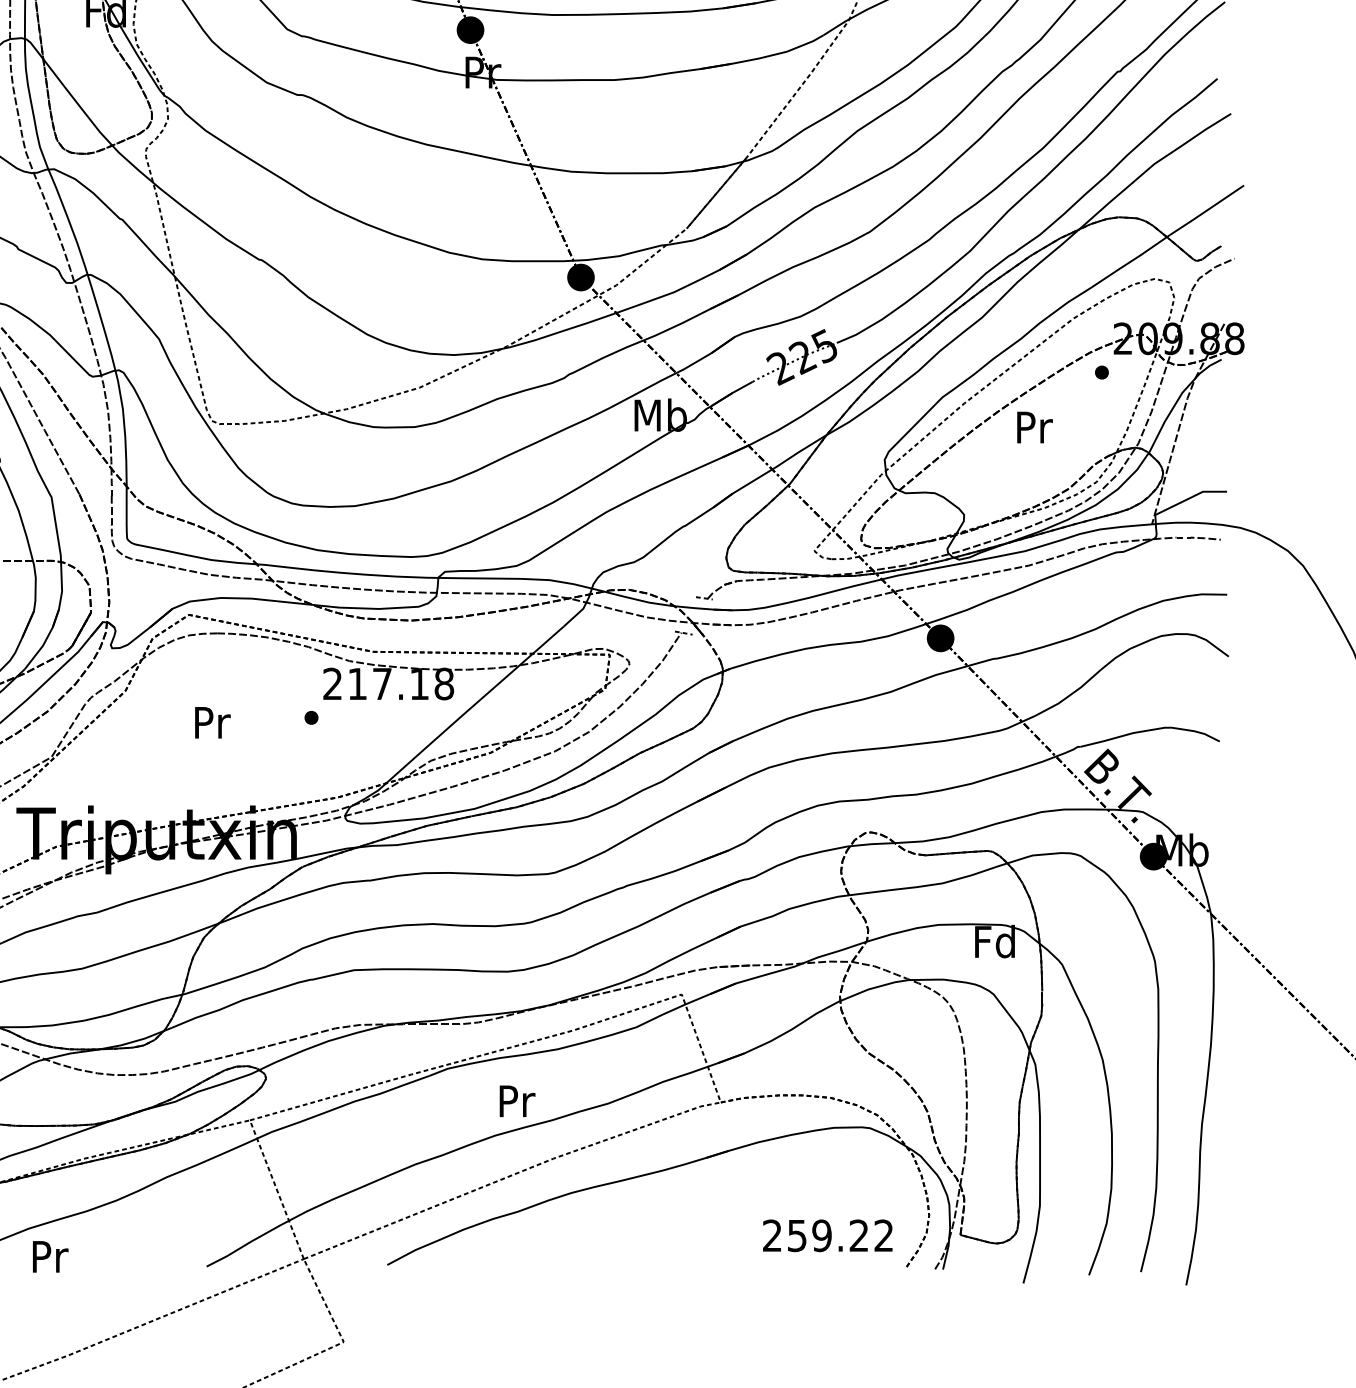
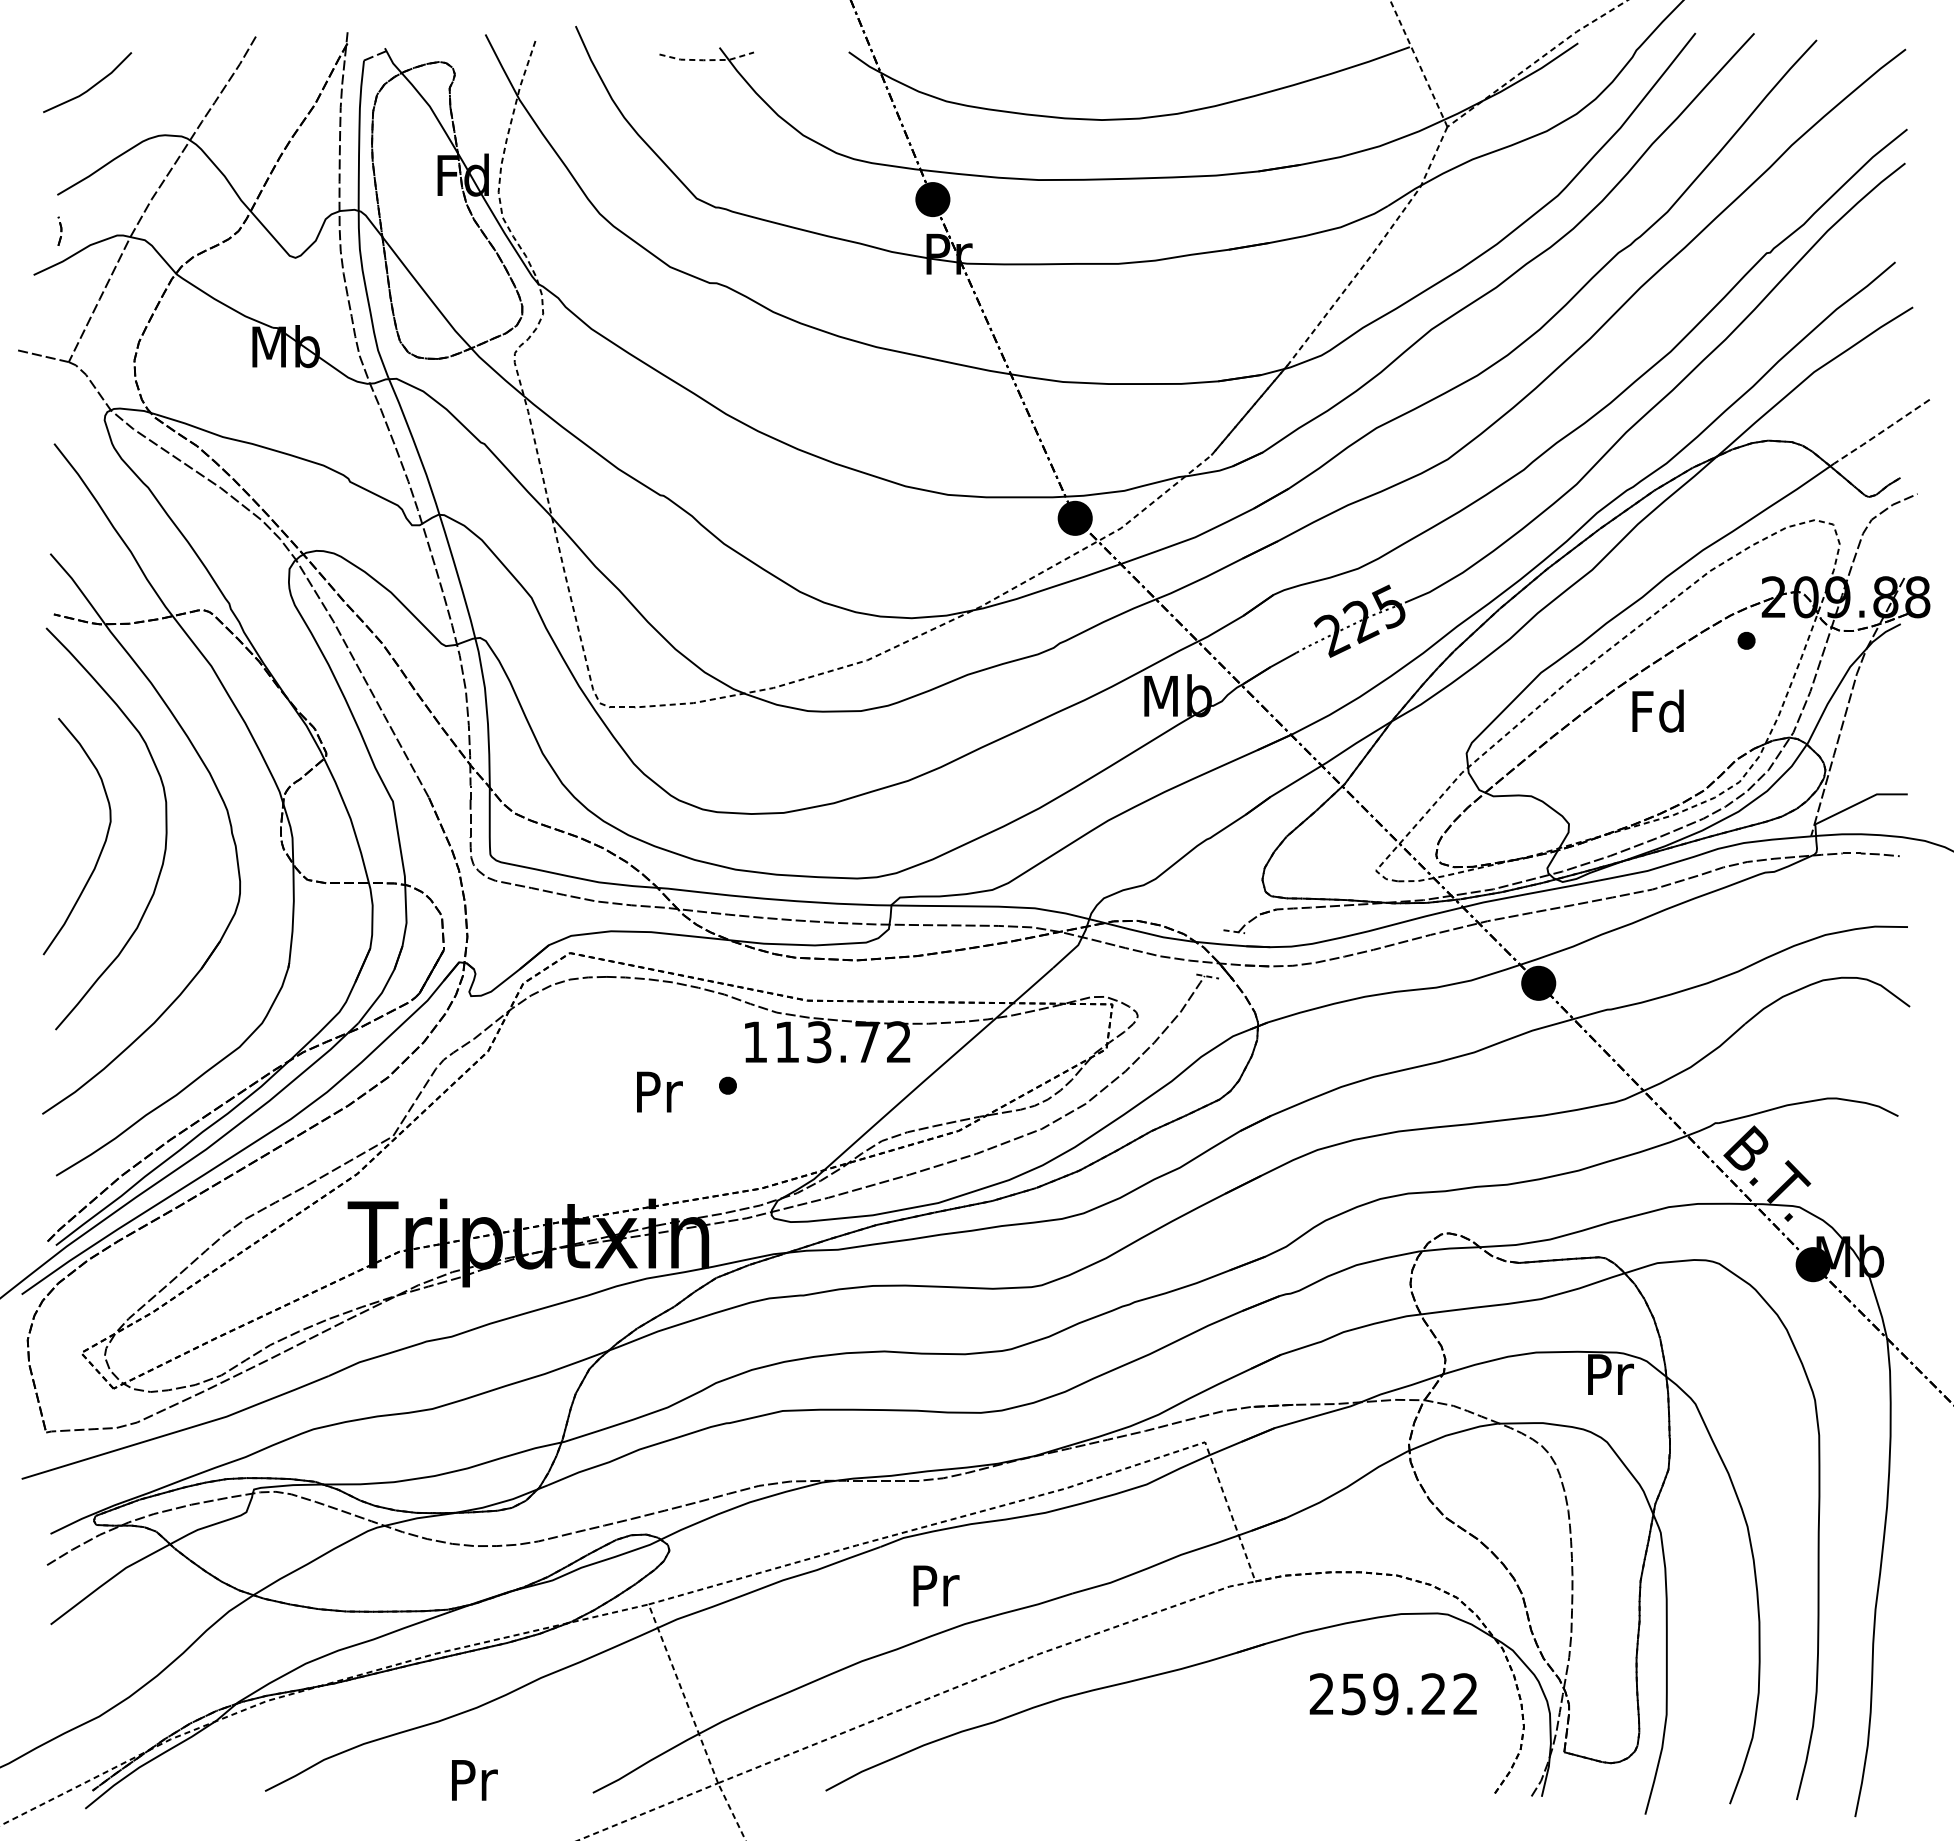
line: (1206, 210) -> (1881, 431), solid -> dashed
text: (1032, 426) -> (1657, 710), Pr -> Fd
text: (388, 684) -> (827, 1042), 217.18 -> 113.72
text: (212, 722) -> (659, 1091), moved
text: (994, 941) -> (1608, 1373), Fd -> Pr
text: (517, 1100) -> (936, 1585), moved
text: (827, 1236) -> (1392, 1694), moved
text: (50, 1256) -> (474, 1780), moved

